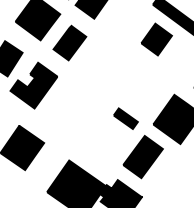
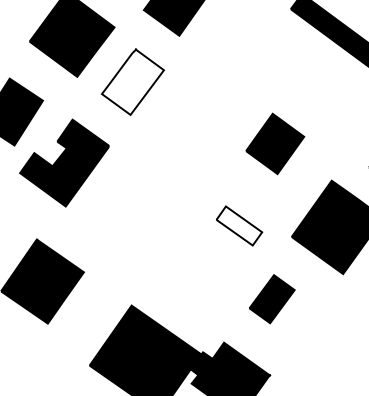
part: (156, 39) -> (274, 143), moved
fill: (69, 43) -> (132, 82), removed
fill: (125, 118) -> (238, 225), removed
part: (142, 157) -> (271, 299), size x0.6

